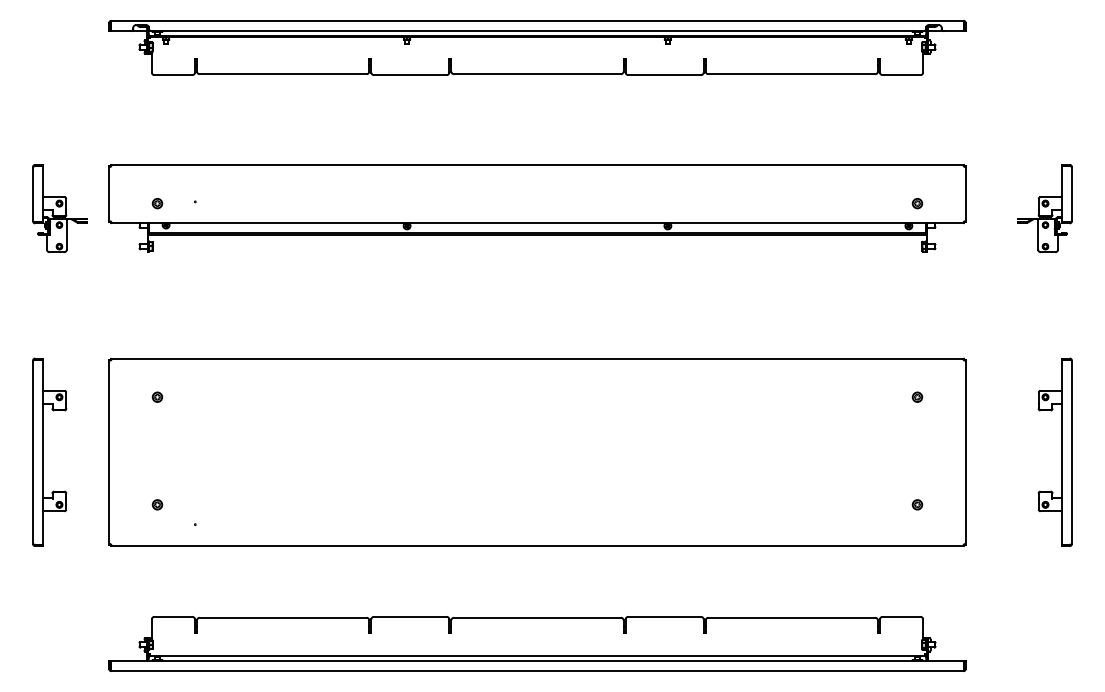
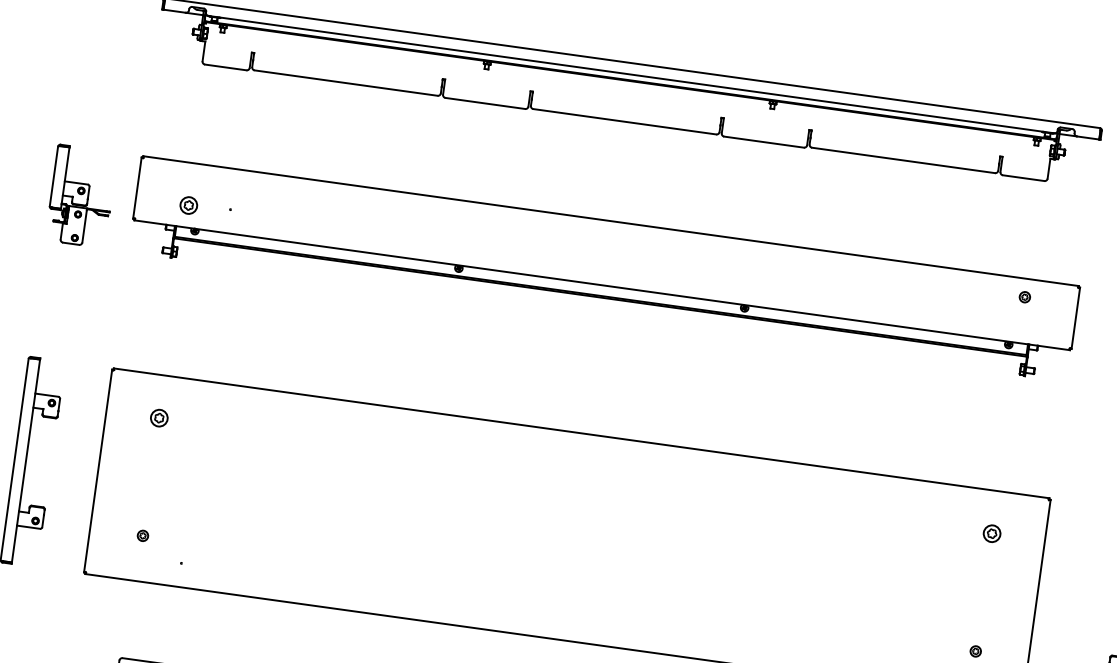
part: (157, 203) -> (188, 205), size x1.6
part: (917, 203) -> (1024, 297), moved
part: (157, 396) -> (159, 417), size x1.6
part: (917, 396) -> (992, 532), size x1.6

